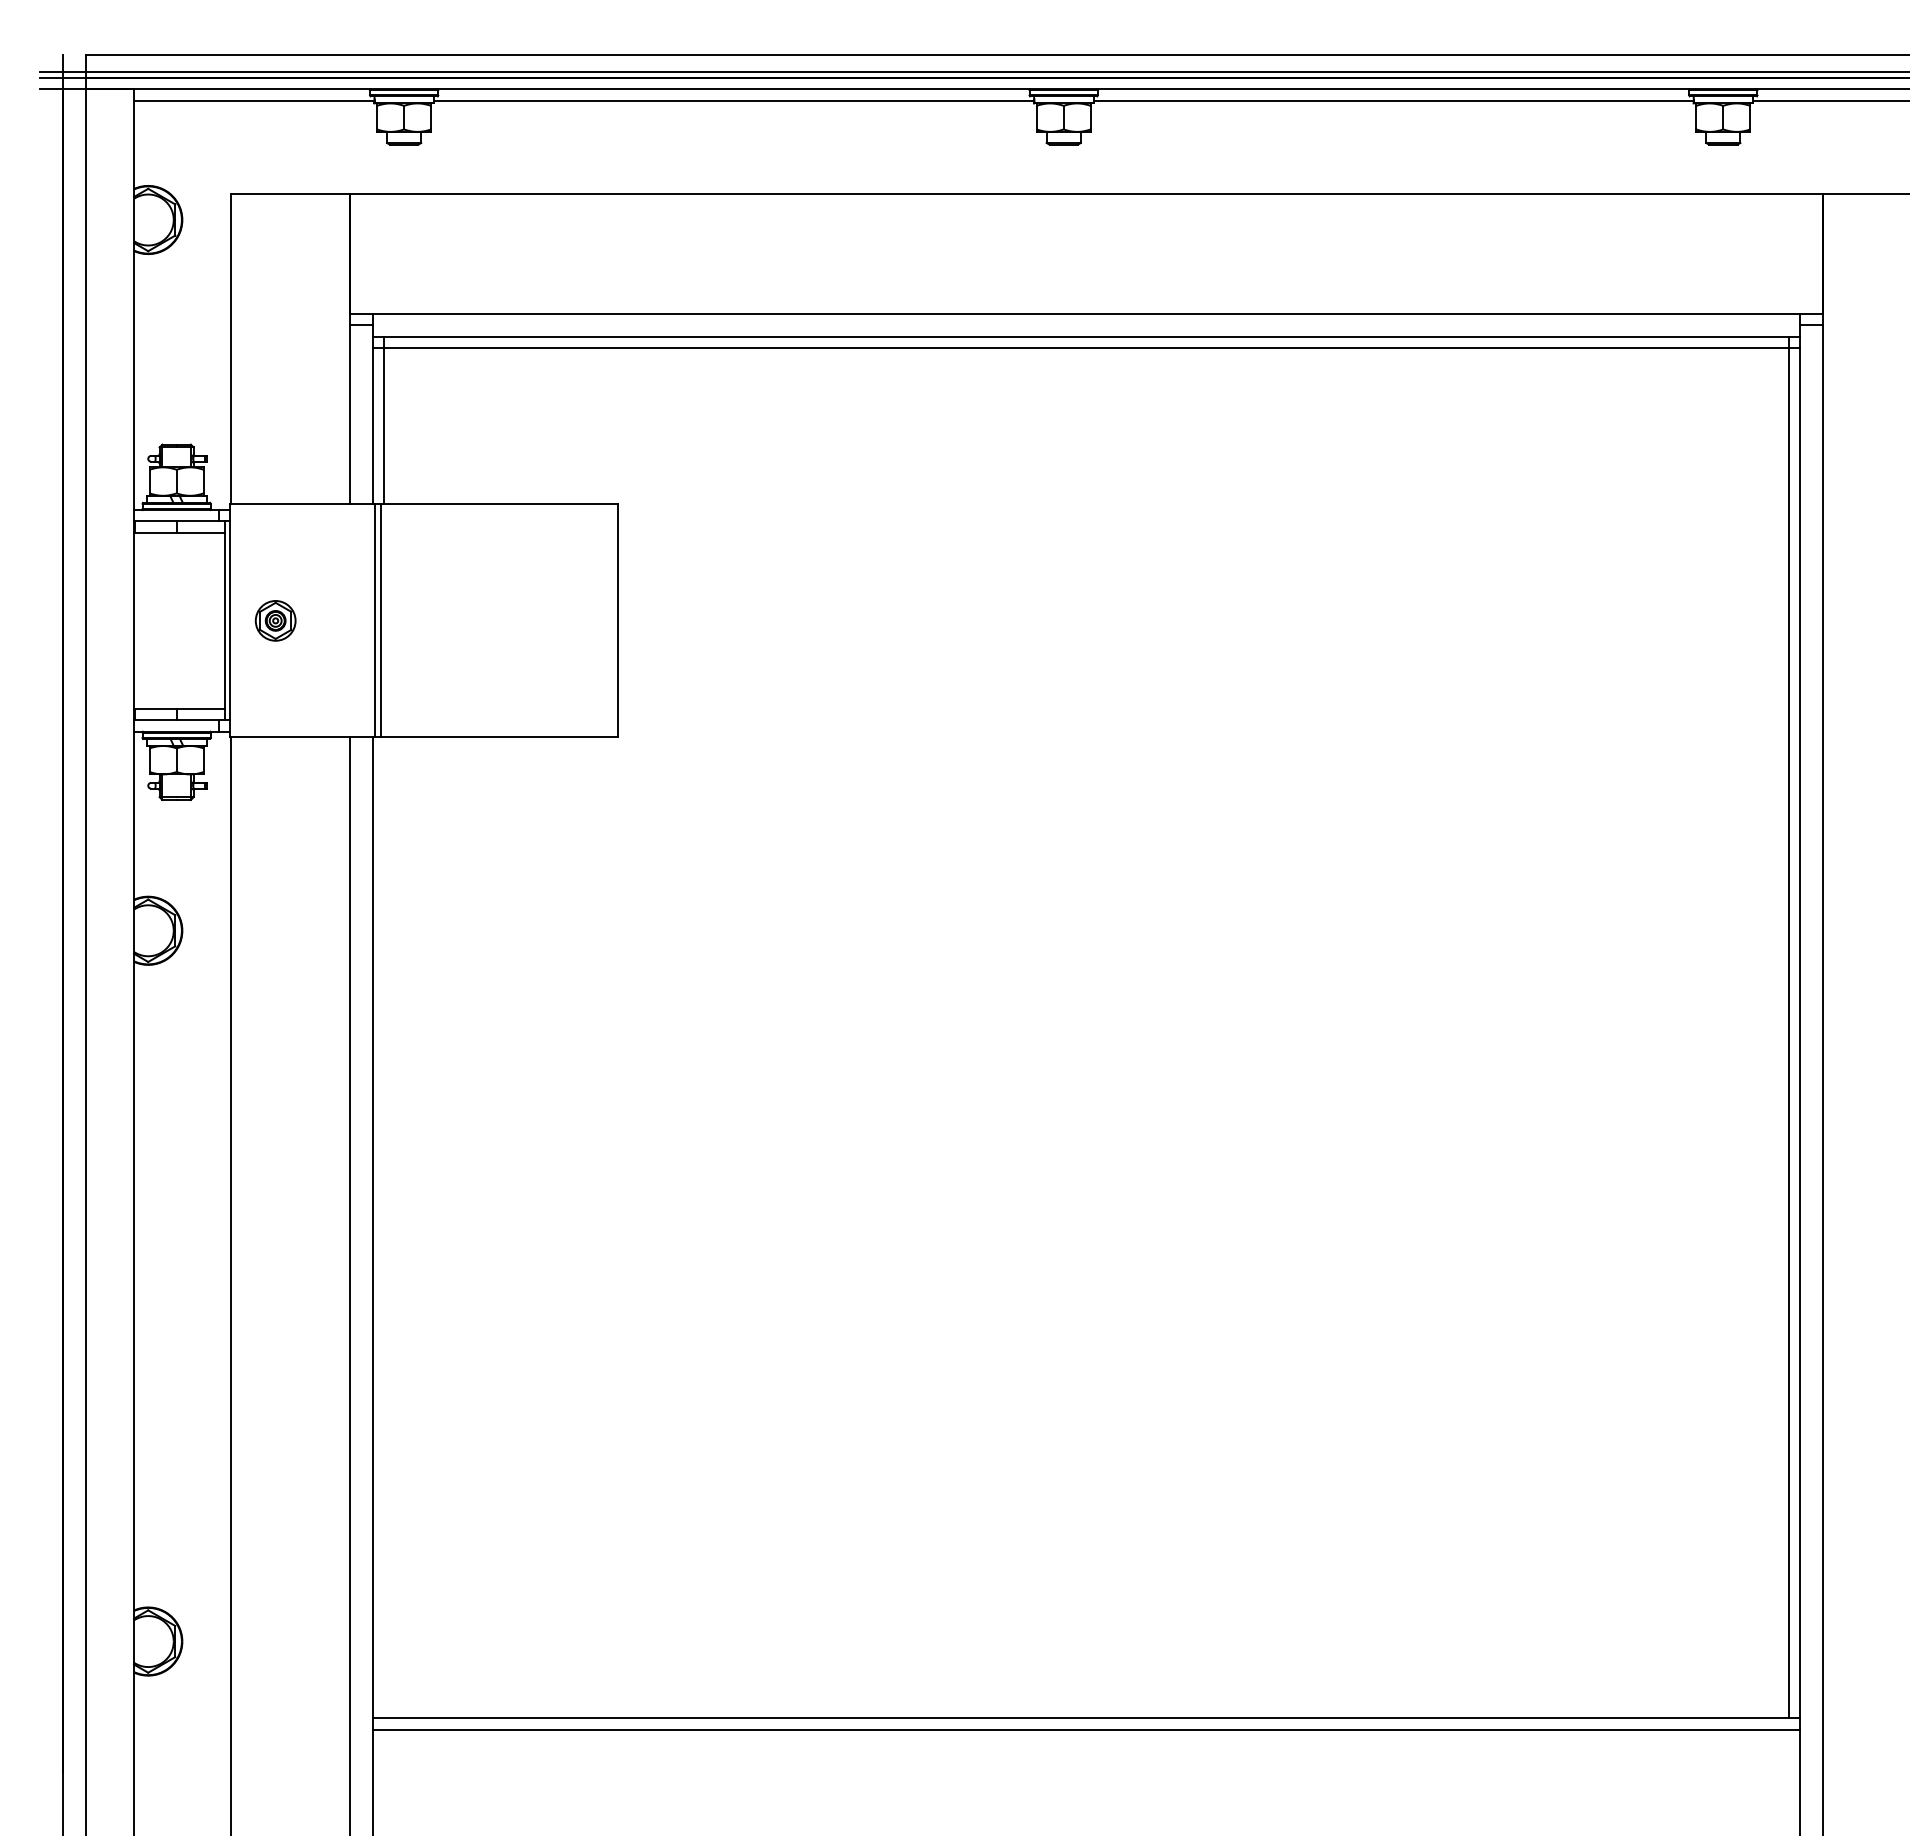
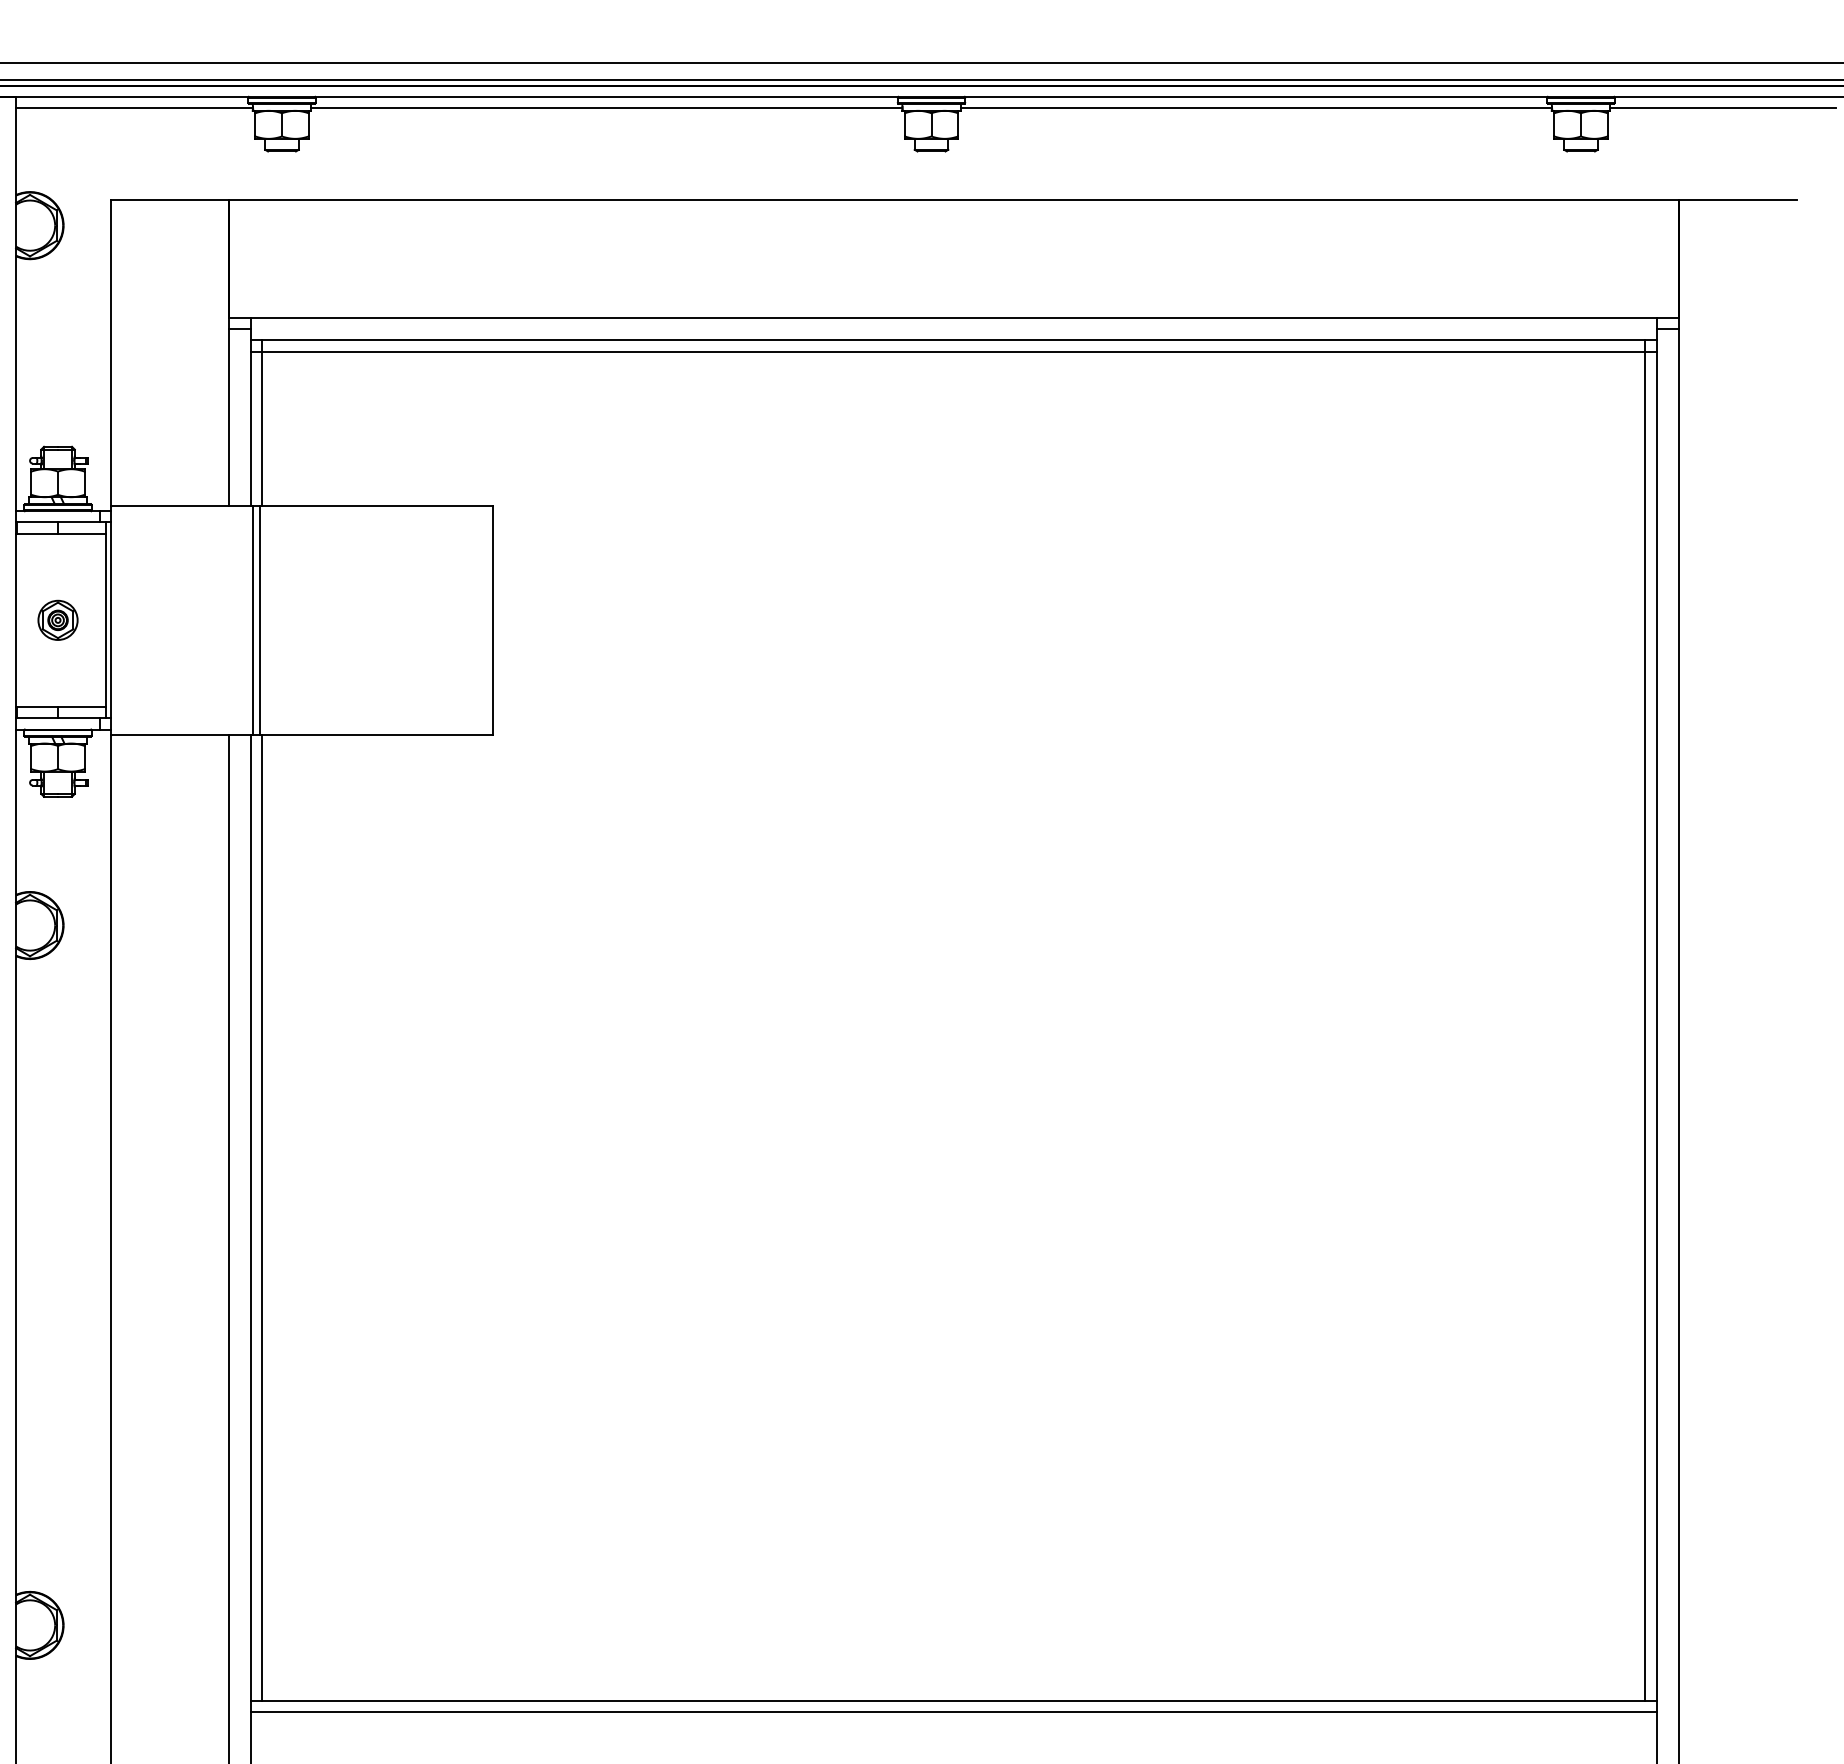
part: (275, 620) -> (57, 620), moved
line: (384, 1227) -> (262, 1217), added

